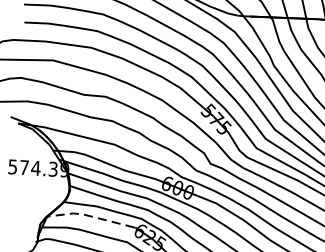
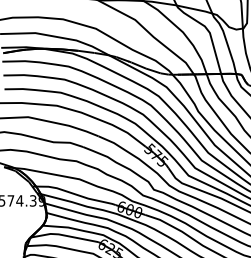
line: (89, 216) -> (63, 235), dashed -> solid

